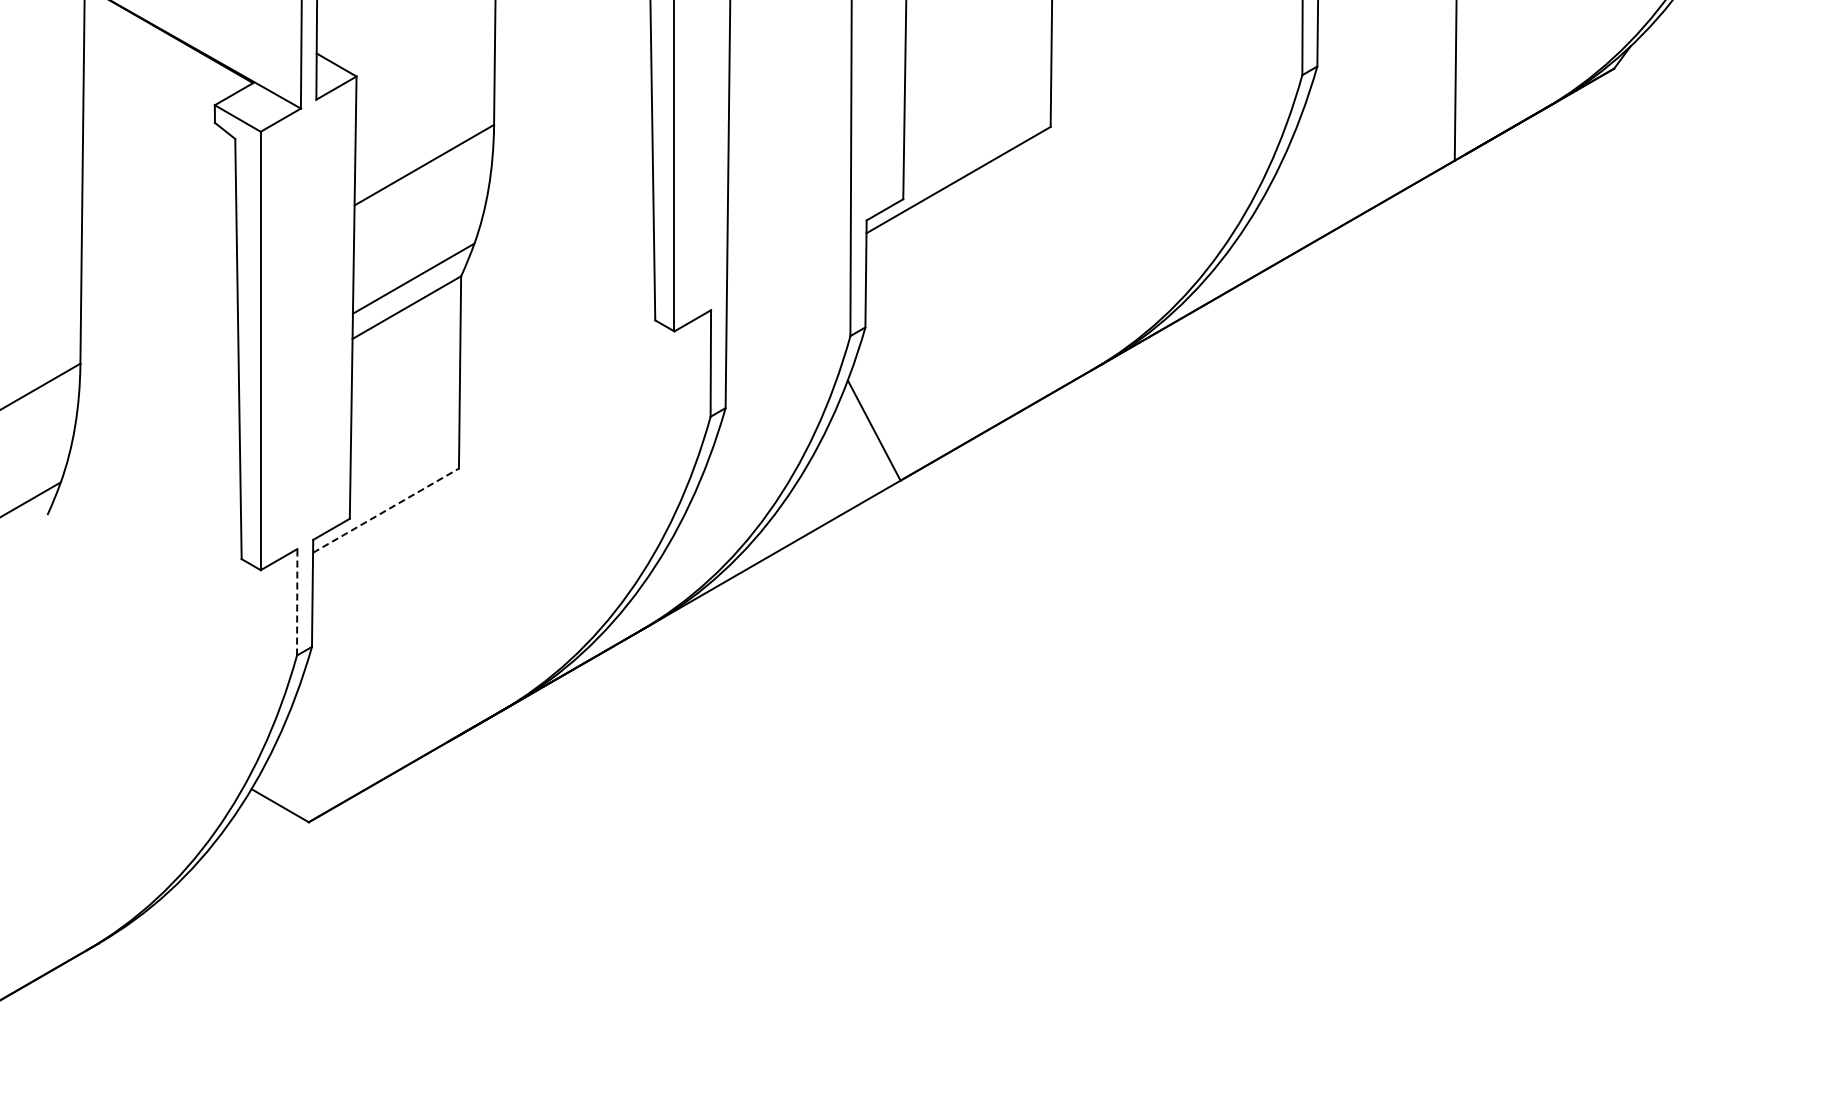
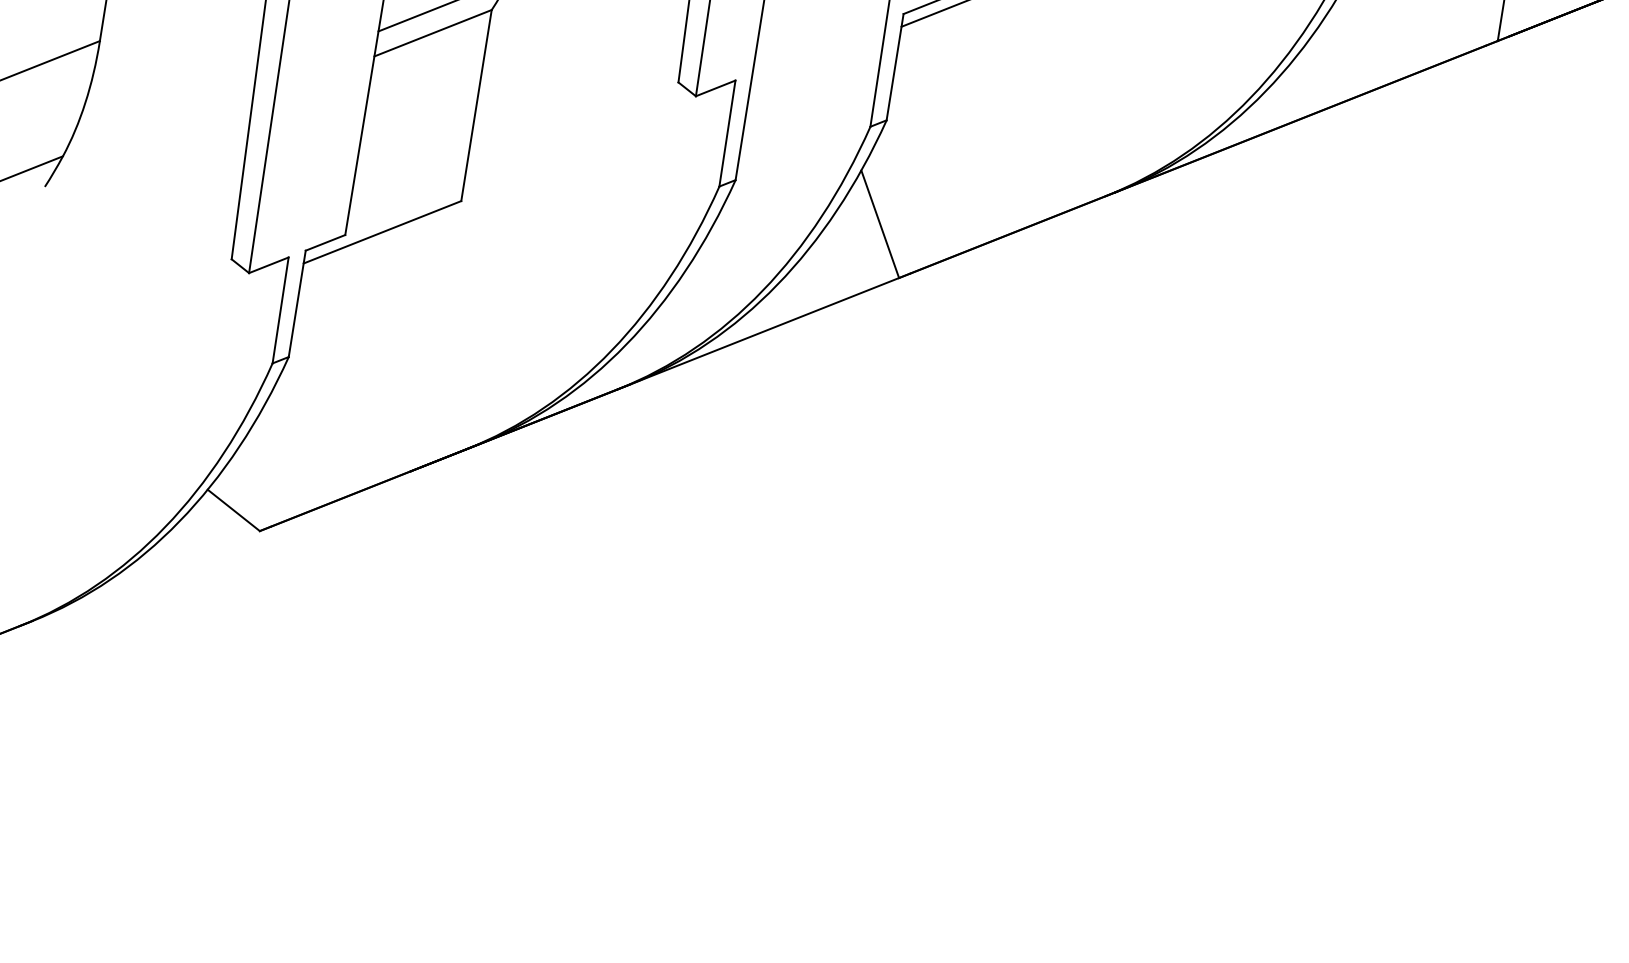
line: (386, 510) -> (382, 232), dashed -> solid
line: (297, 601) -> (281, 309), dashed -> solid

